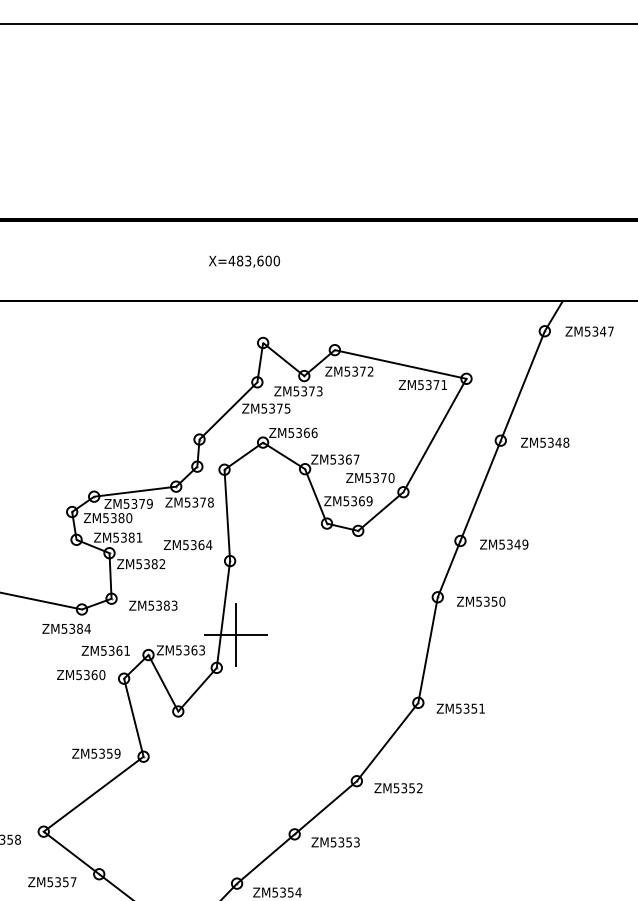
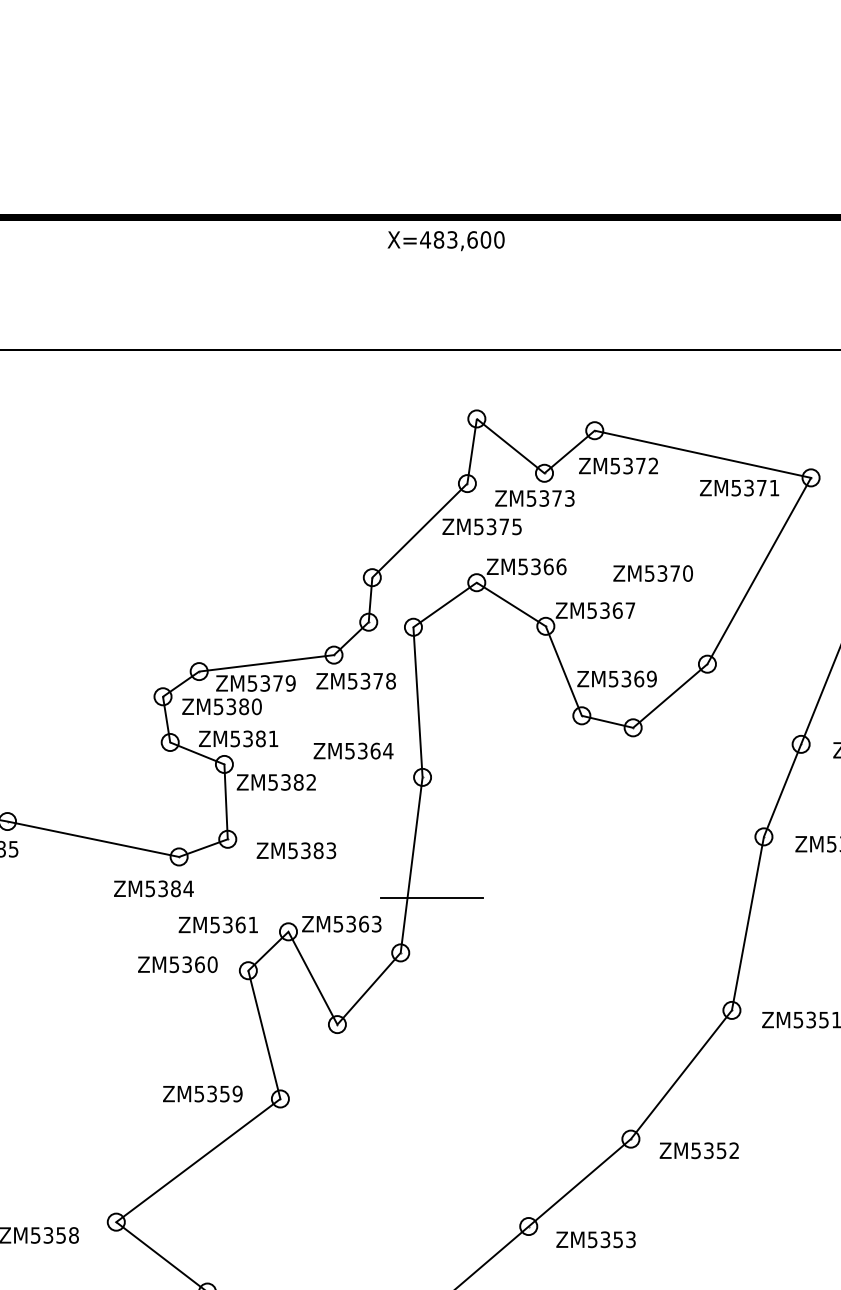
text: (244, 261) -> (446, 240), moved
text: (370, 478) -> (653, 574), moved
line: (235, 634) -> (431, 898), removed

